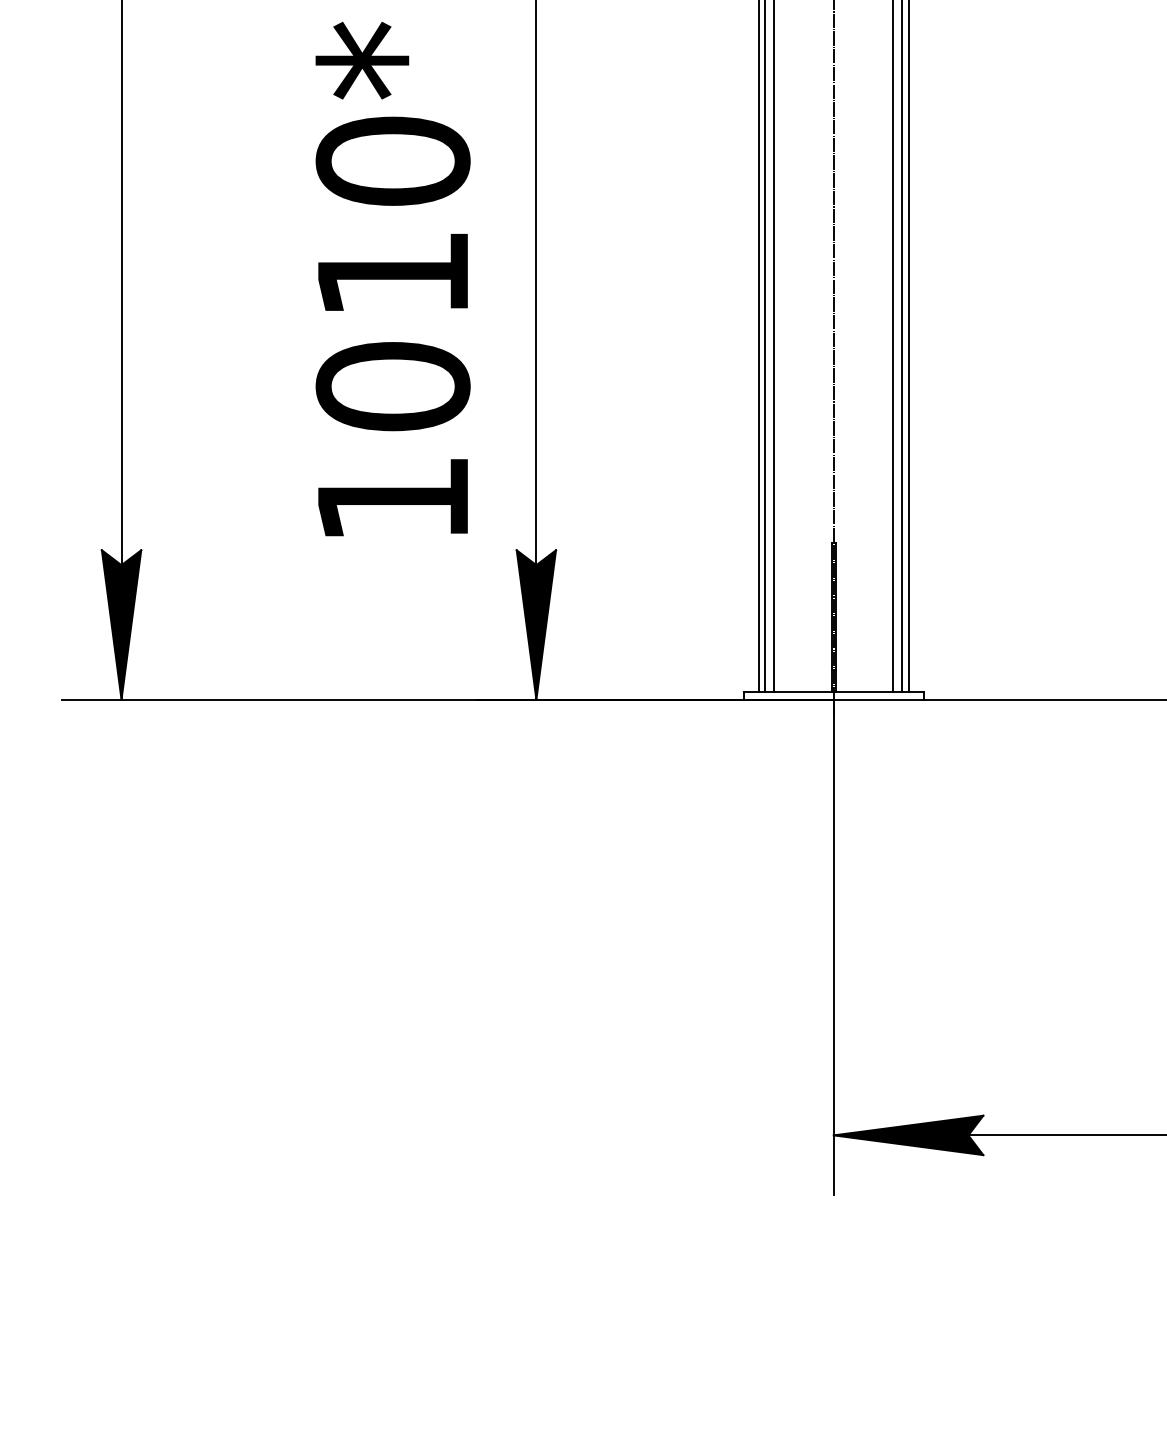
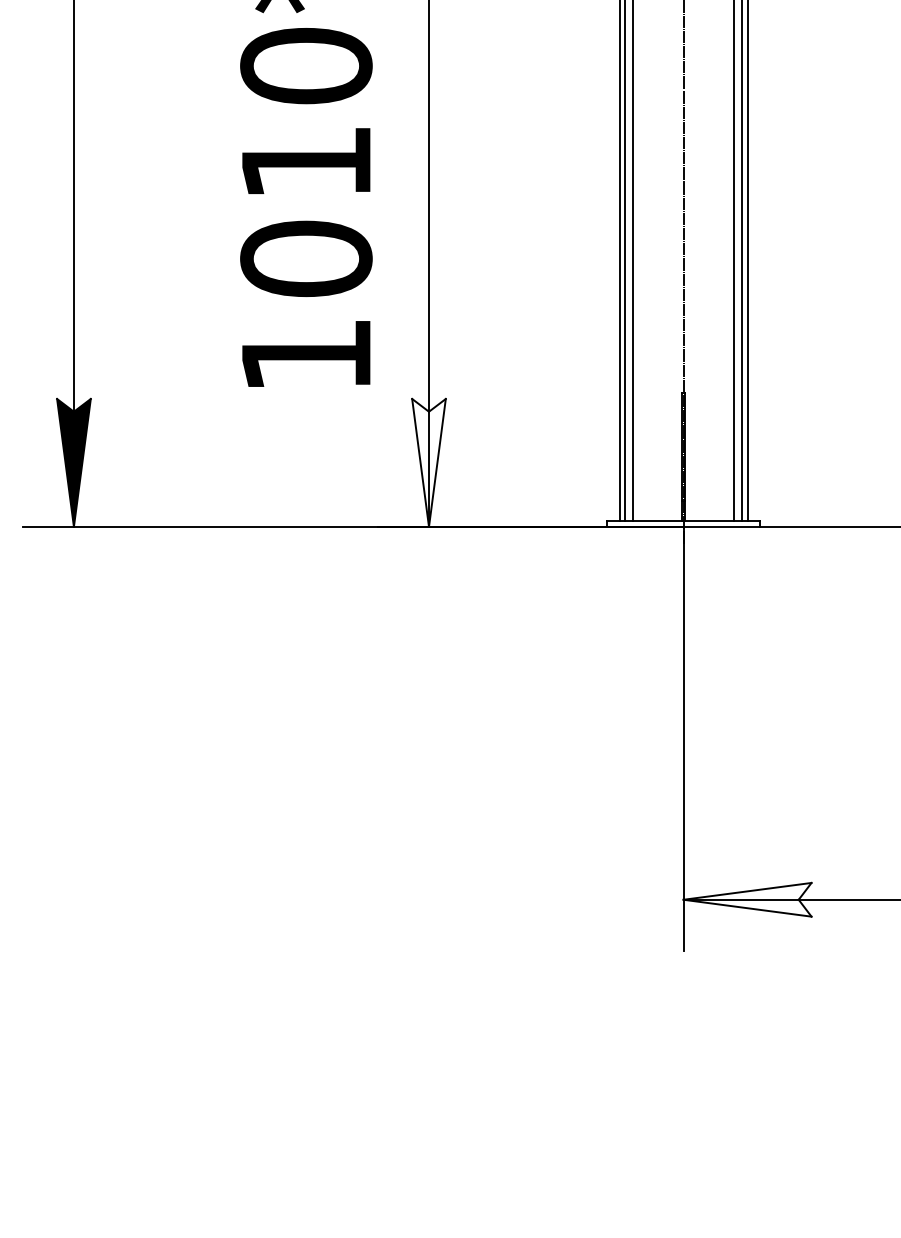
fill: (536, 624) -> (429, 462), removed
fill: (908, 1135) -> (747, 899), removed

